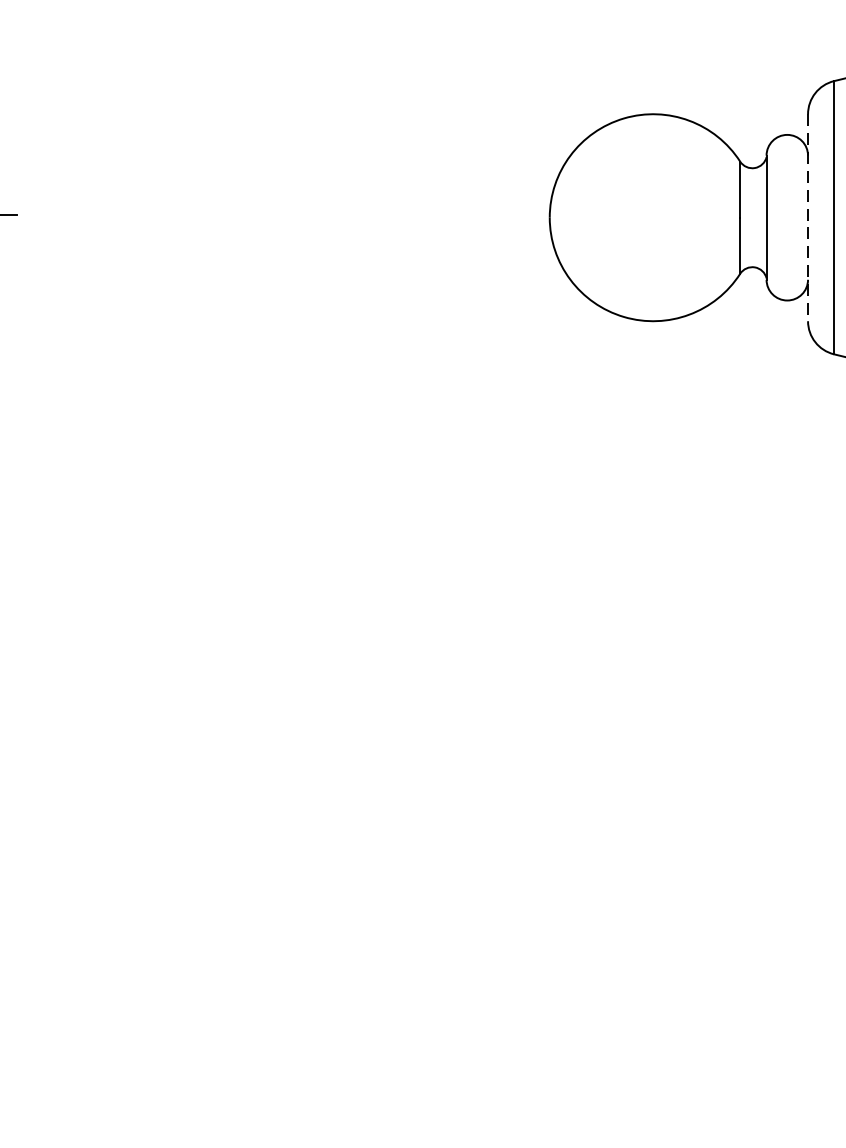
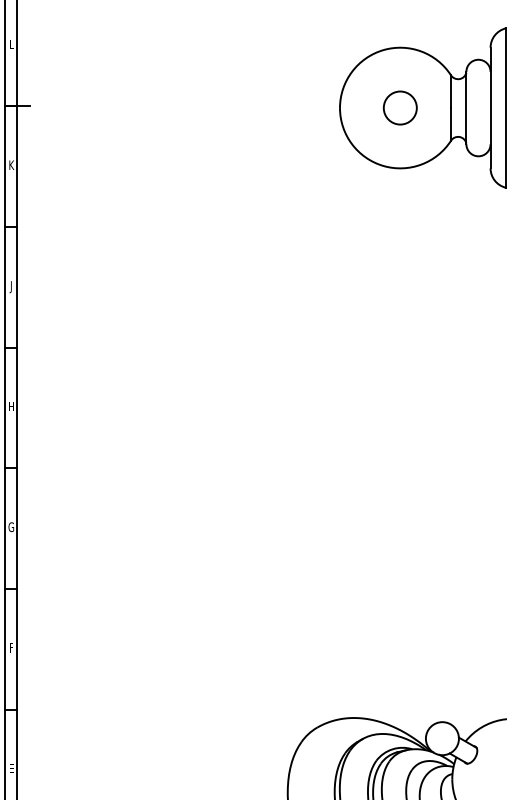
circle: (651, 216) -> (399, 107), added
line: (807, 218) -> (490, 108), dashed -> solid

